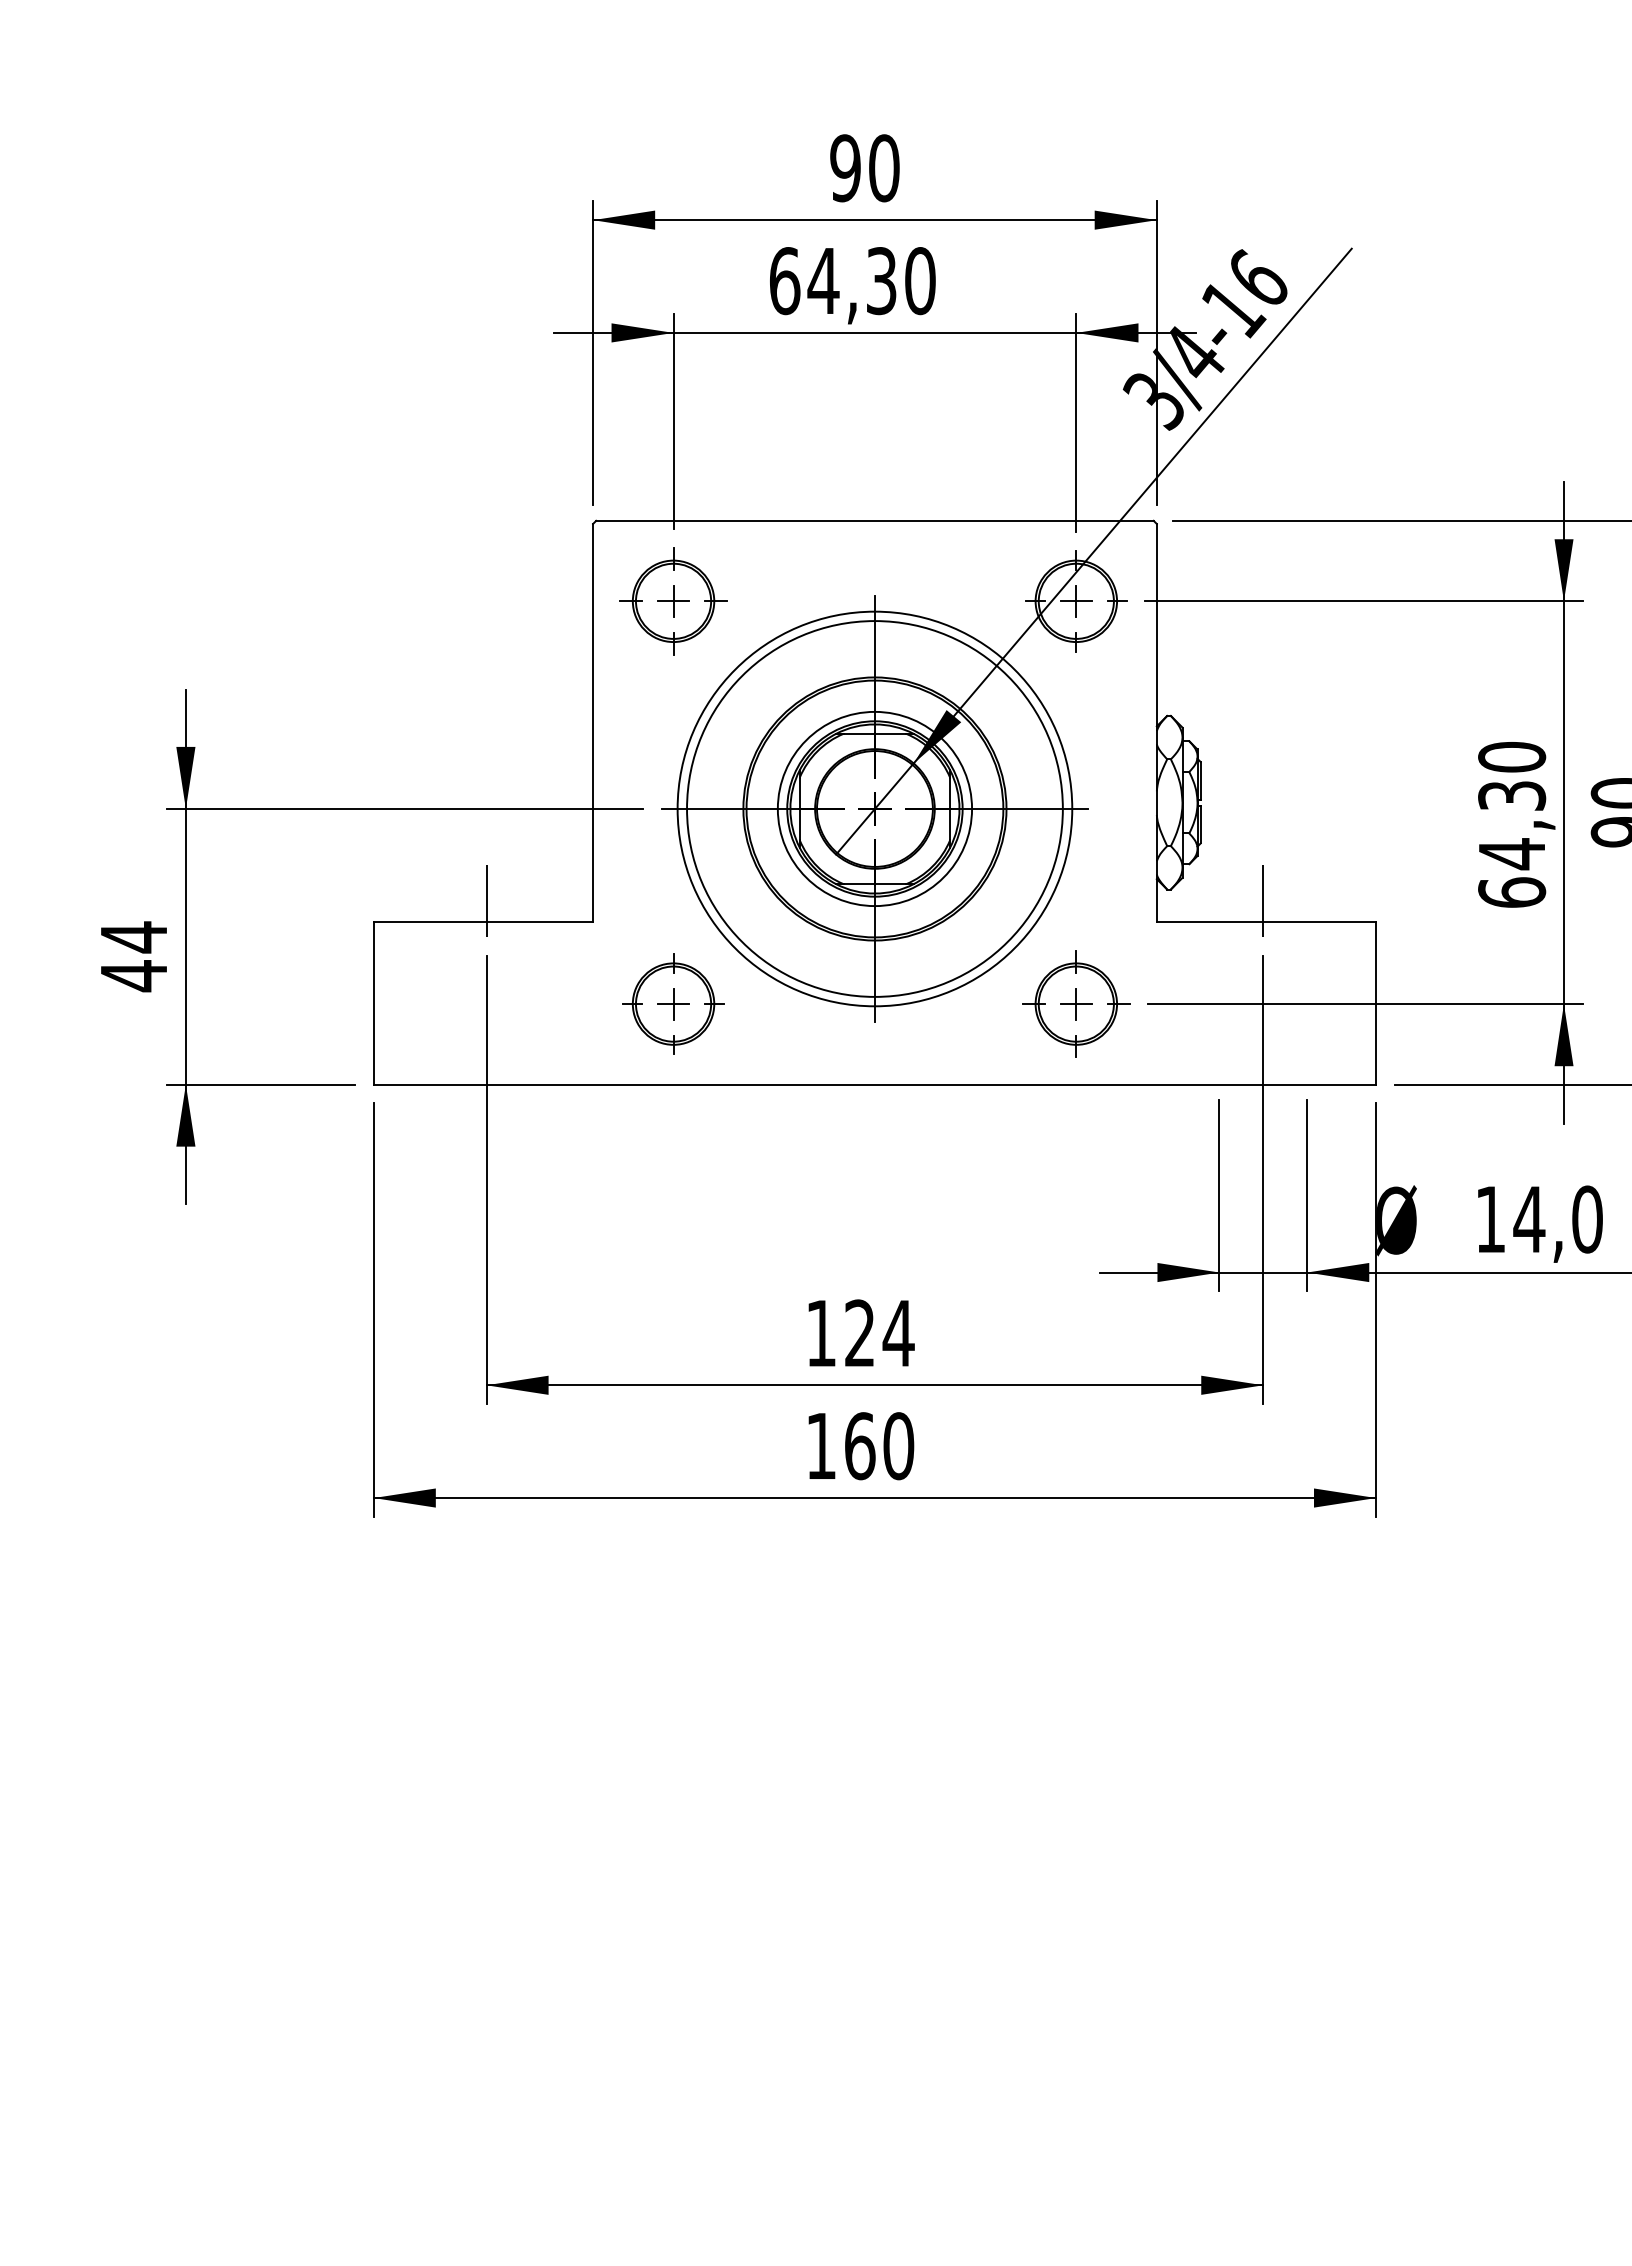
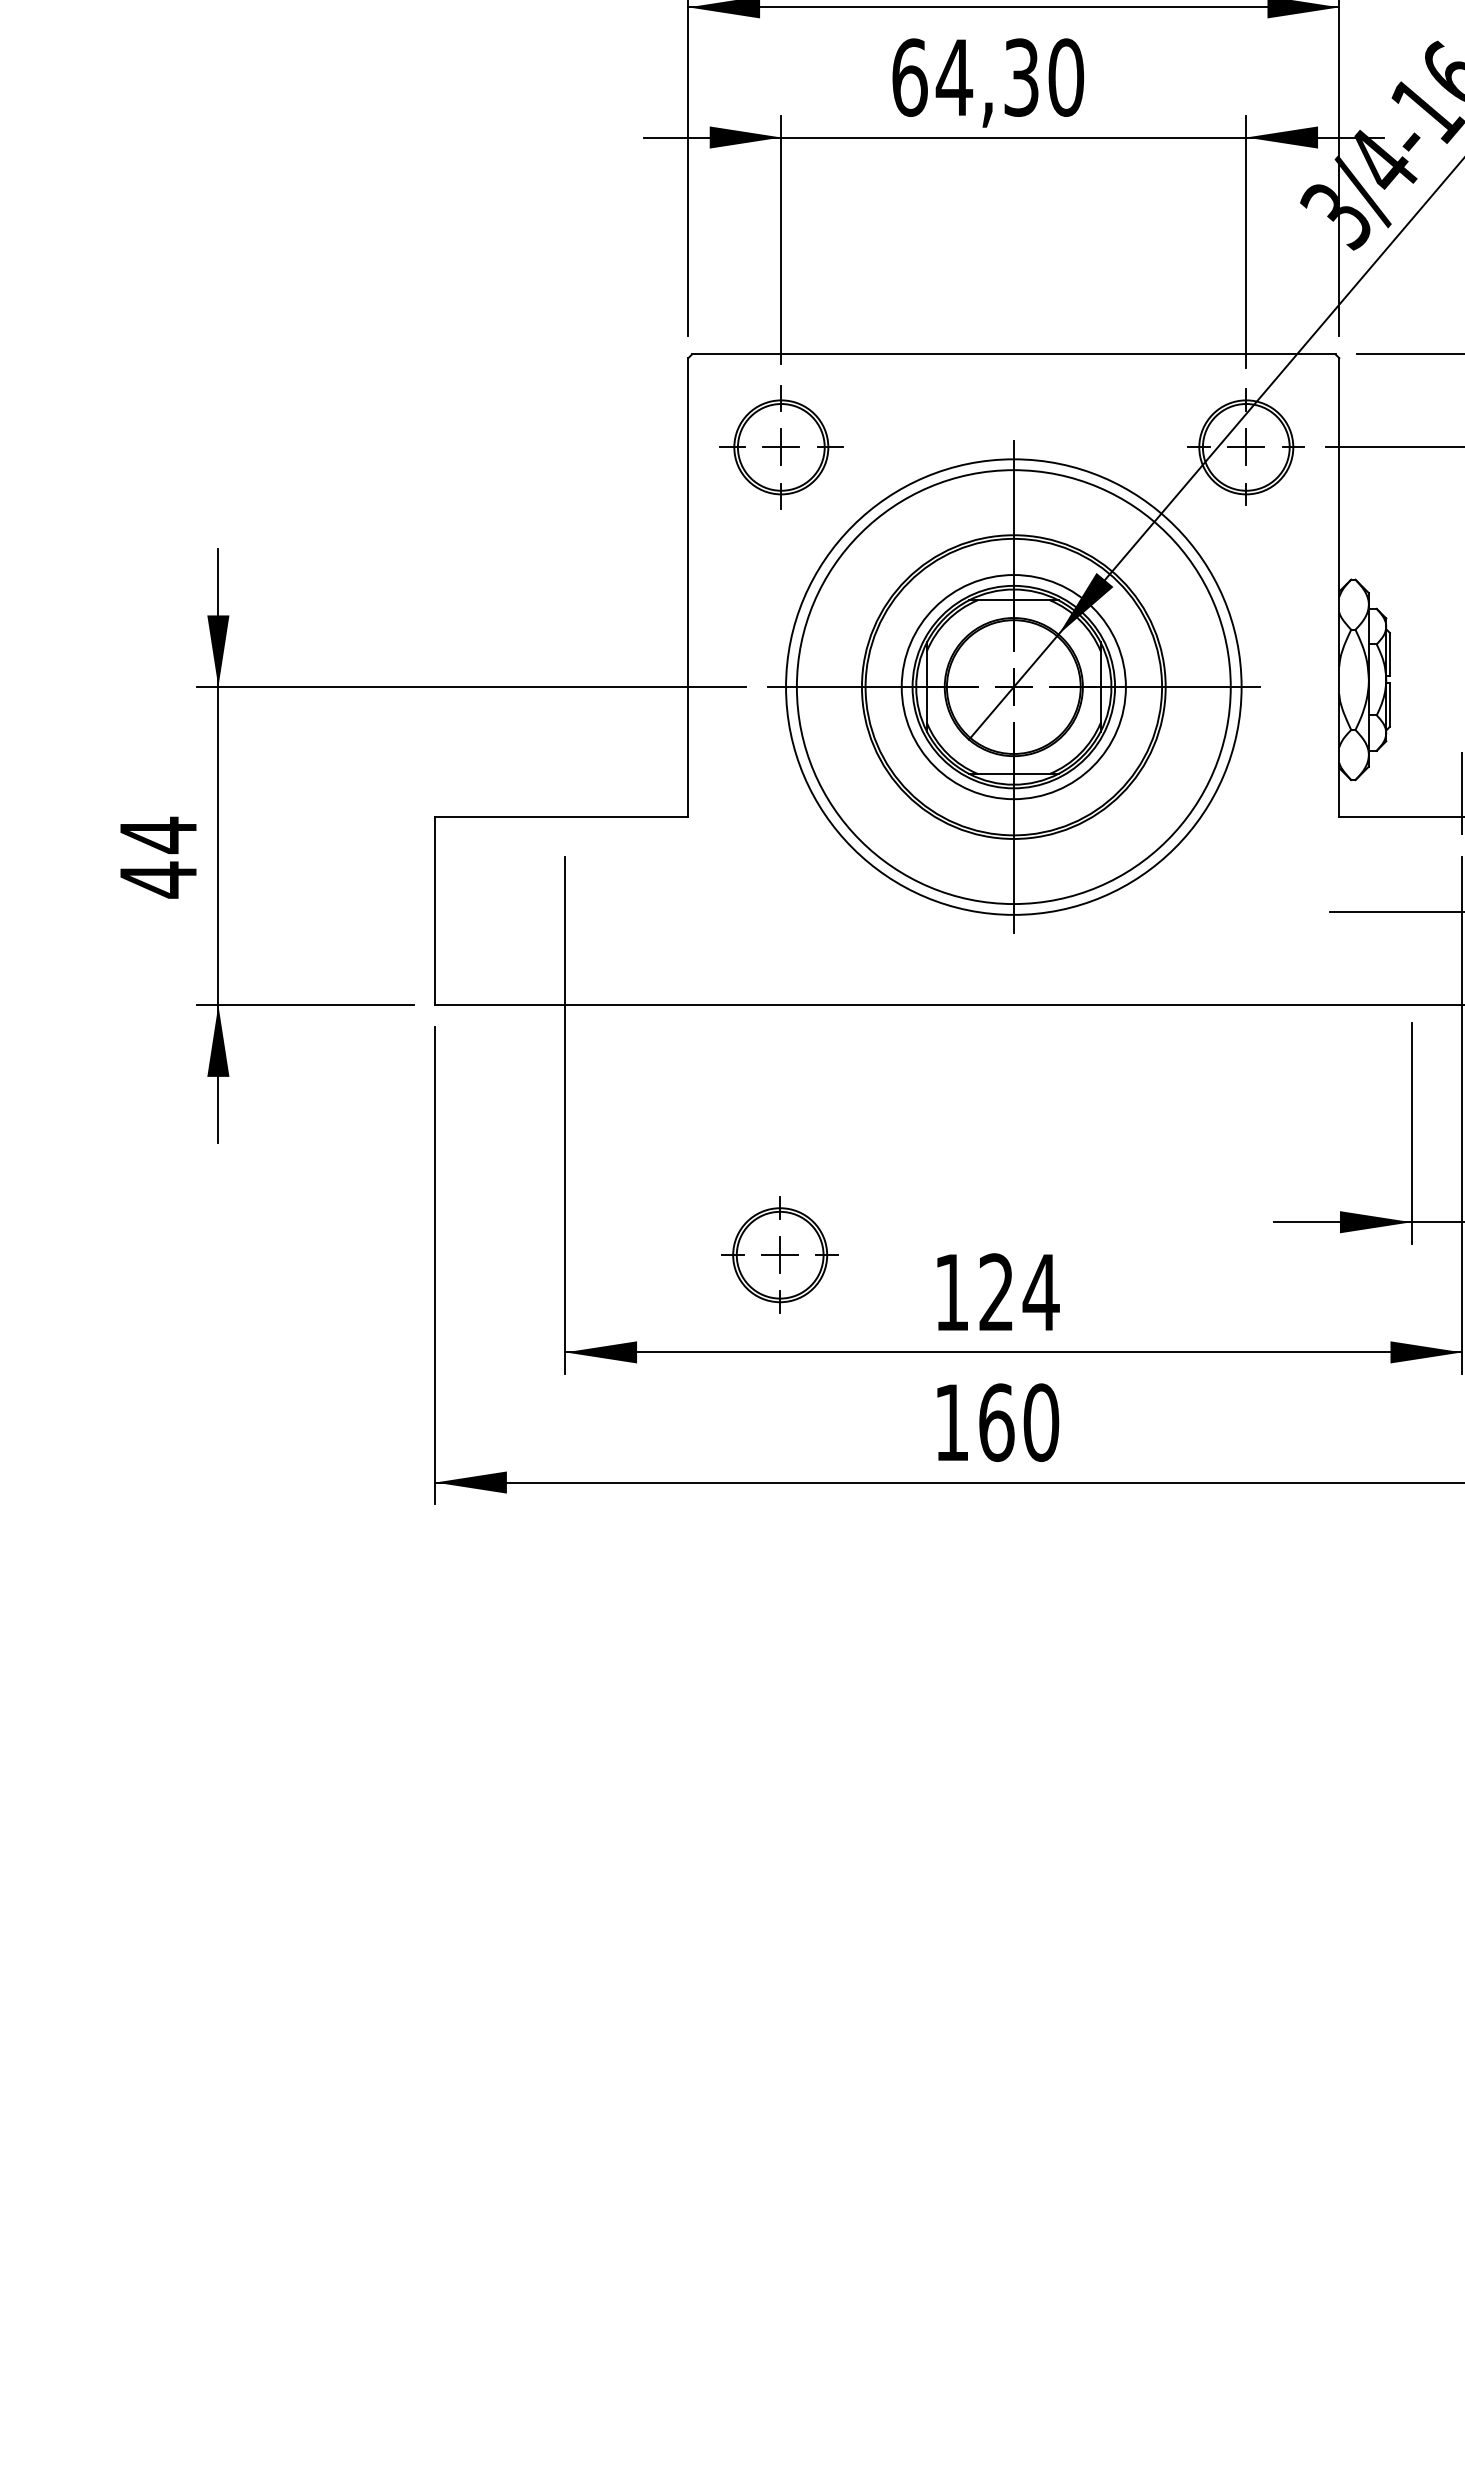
line: (486, 901) -> (565, 793), removed
part: (673, 1003) -> (780, 1254), moved
part: (1076, 1003) -> (1246, 911), removed

